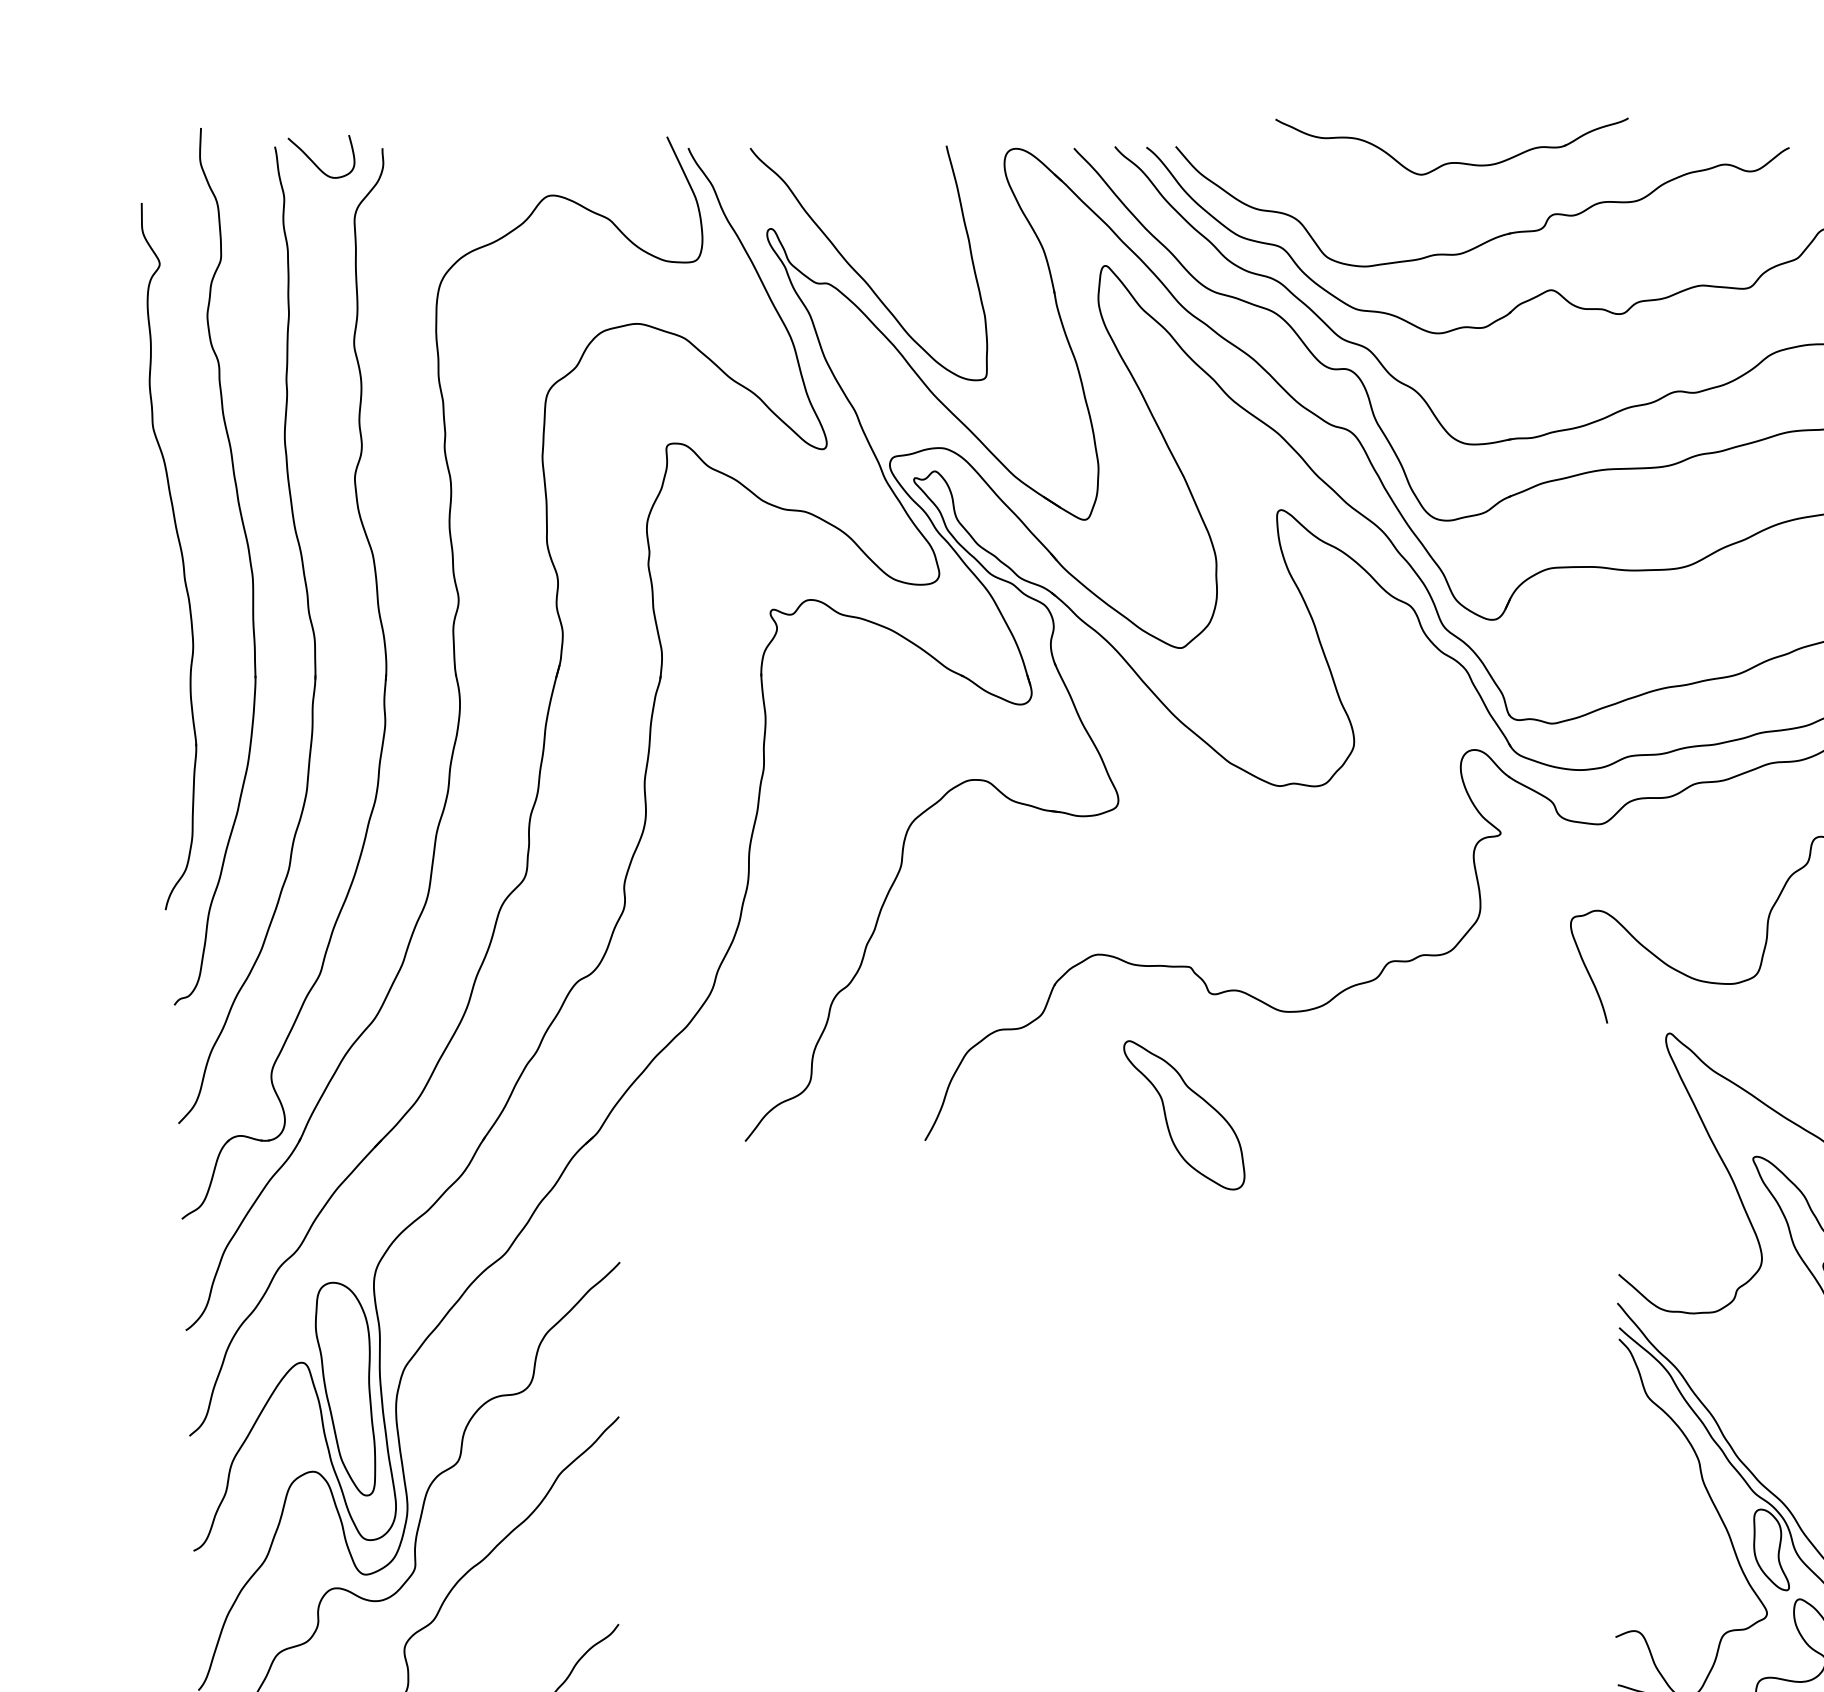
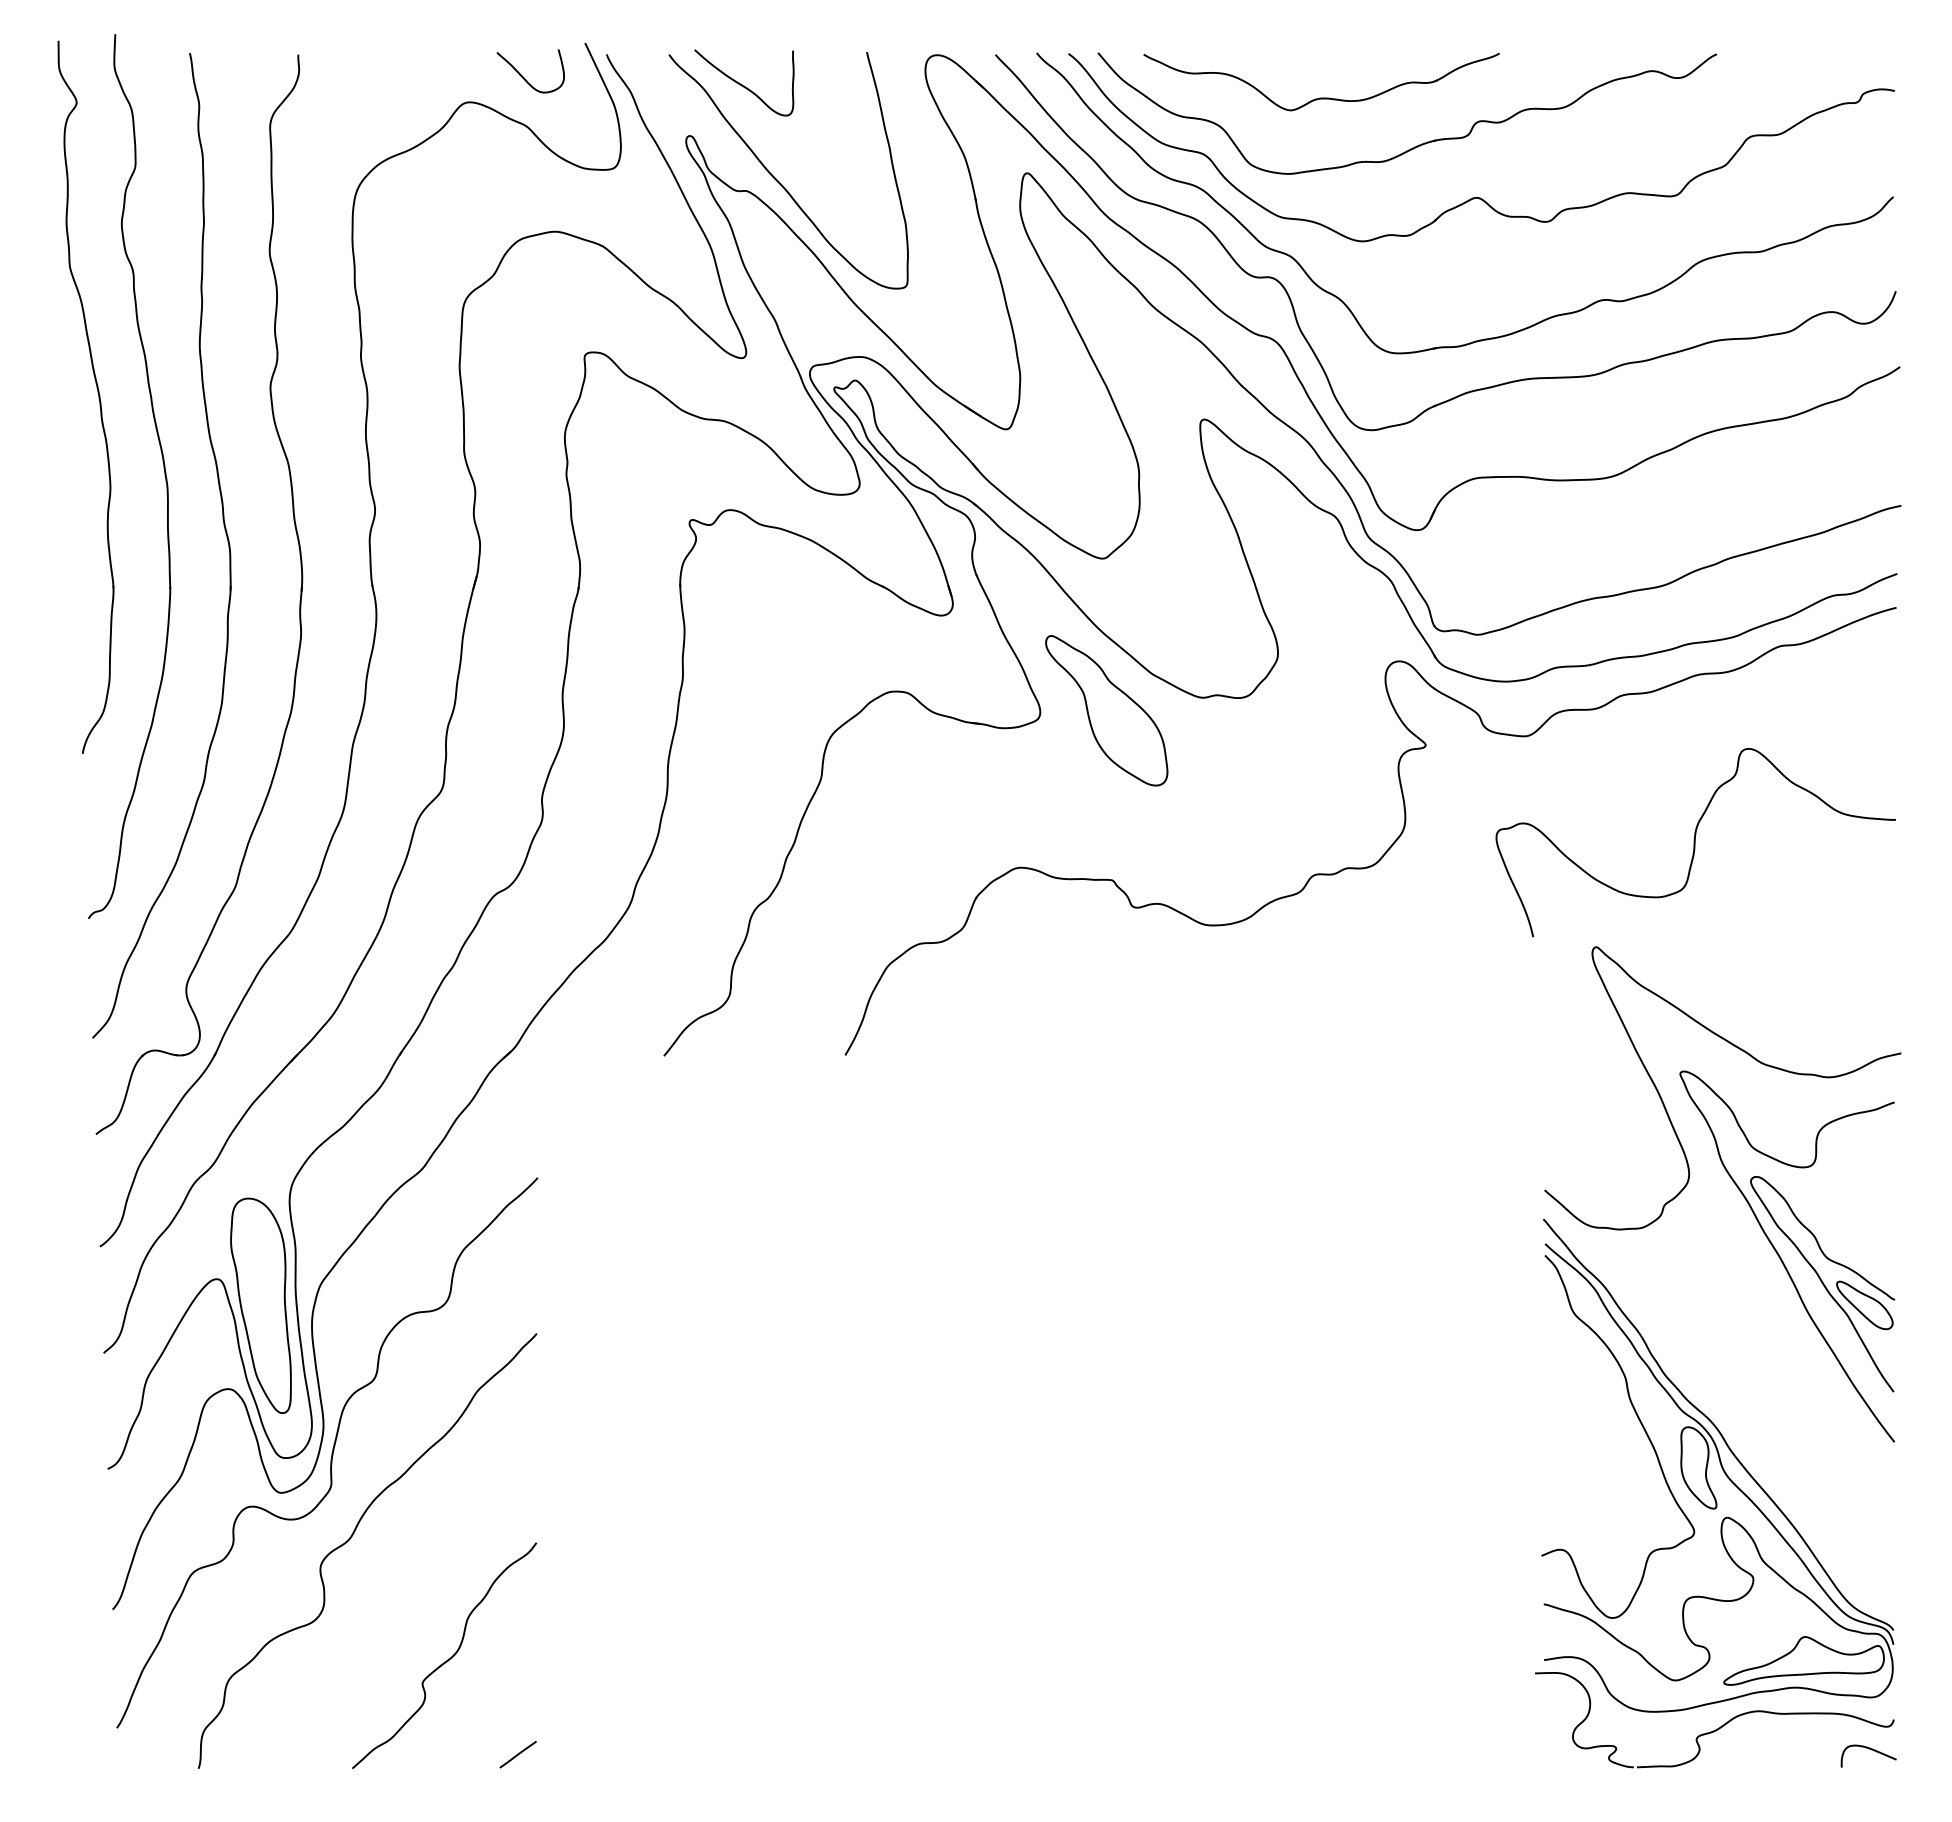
part: (1451, 161) -> (1321, 97), moved
curve: (315, 162) -> (524, 77), moved
curve: (823, 177) -> (742, 84), added
part: (180, 551) -> (97, 392), moved
part: (1184, 1115) -> (1106, 710), moved

